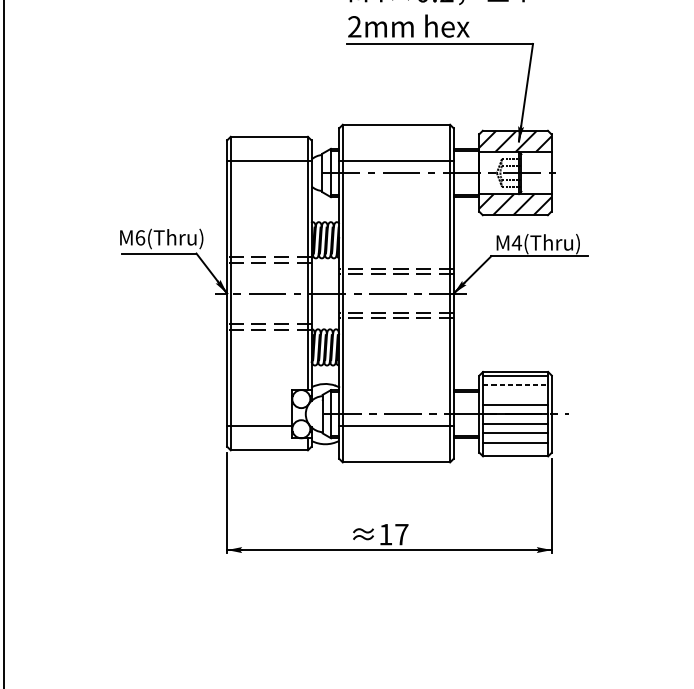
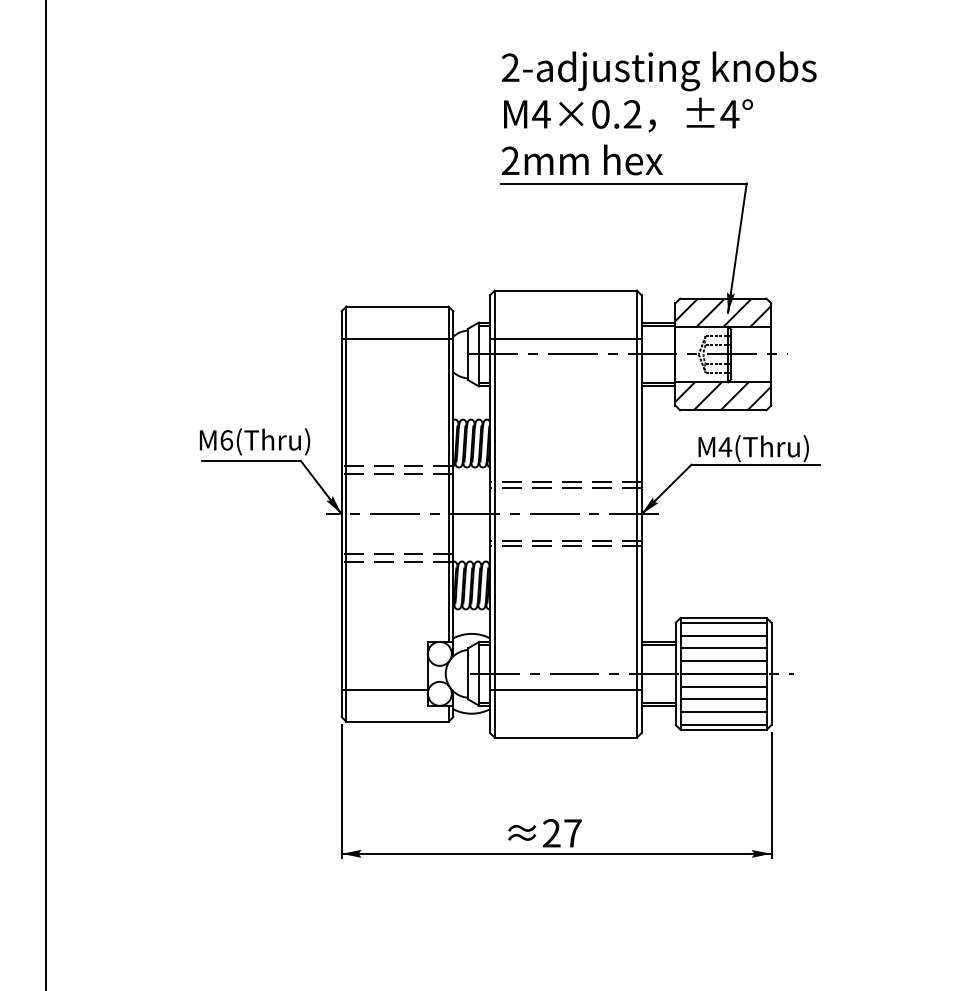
line: (516, 385) -> (724, 635), dashed -> solid
line: (515, 395) -> (723, 648), added
line: (515, 452) -> (723, 724), added
text: (385, 534) -> (551, 833), 17 -> 27

